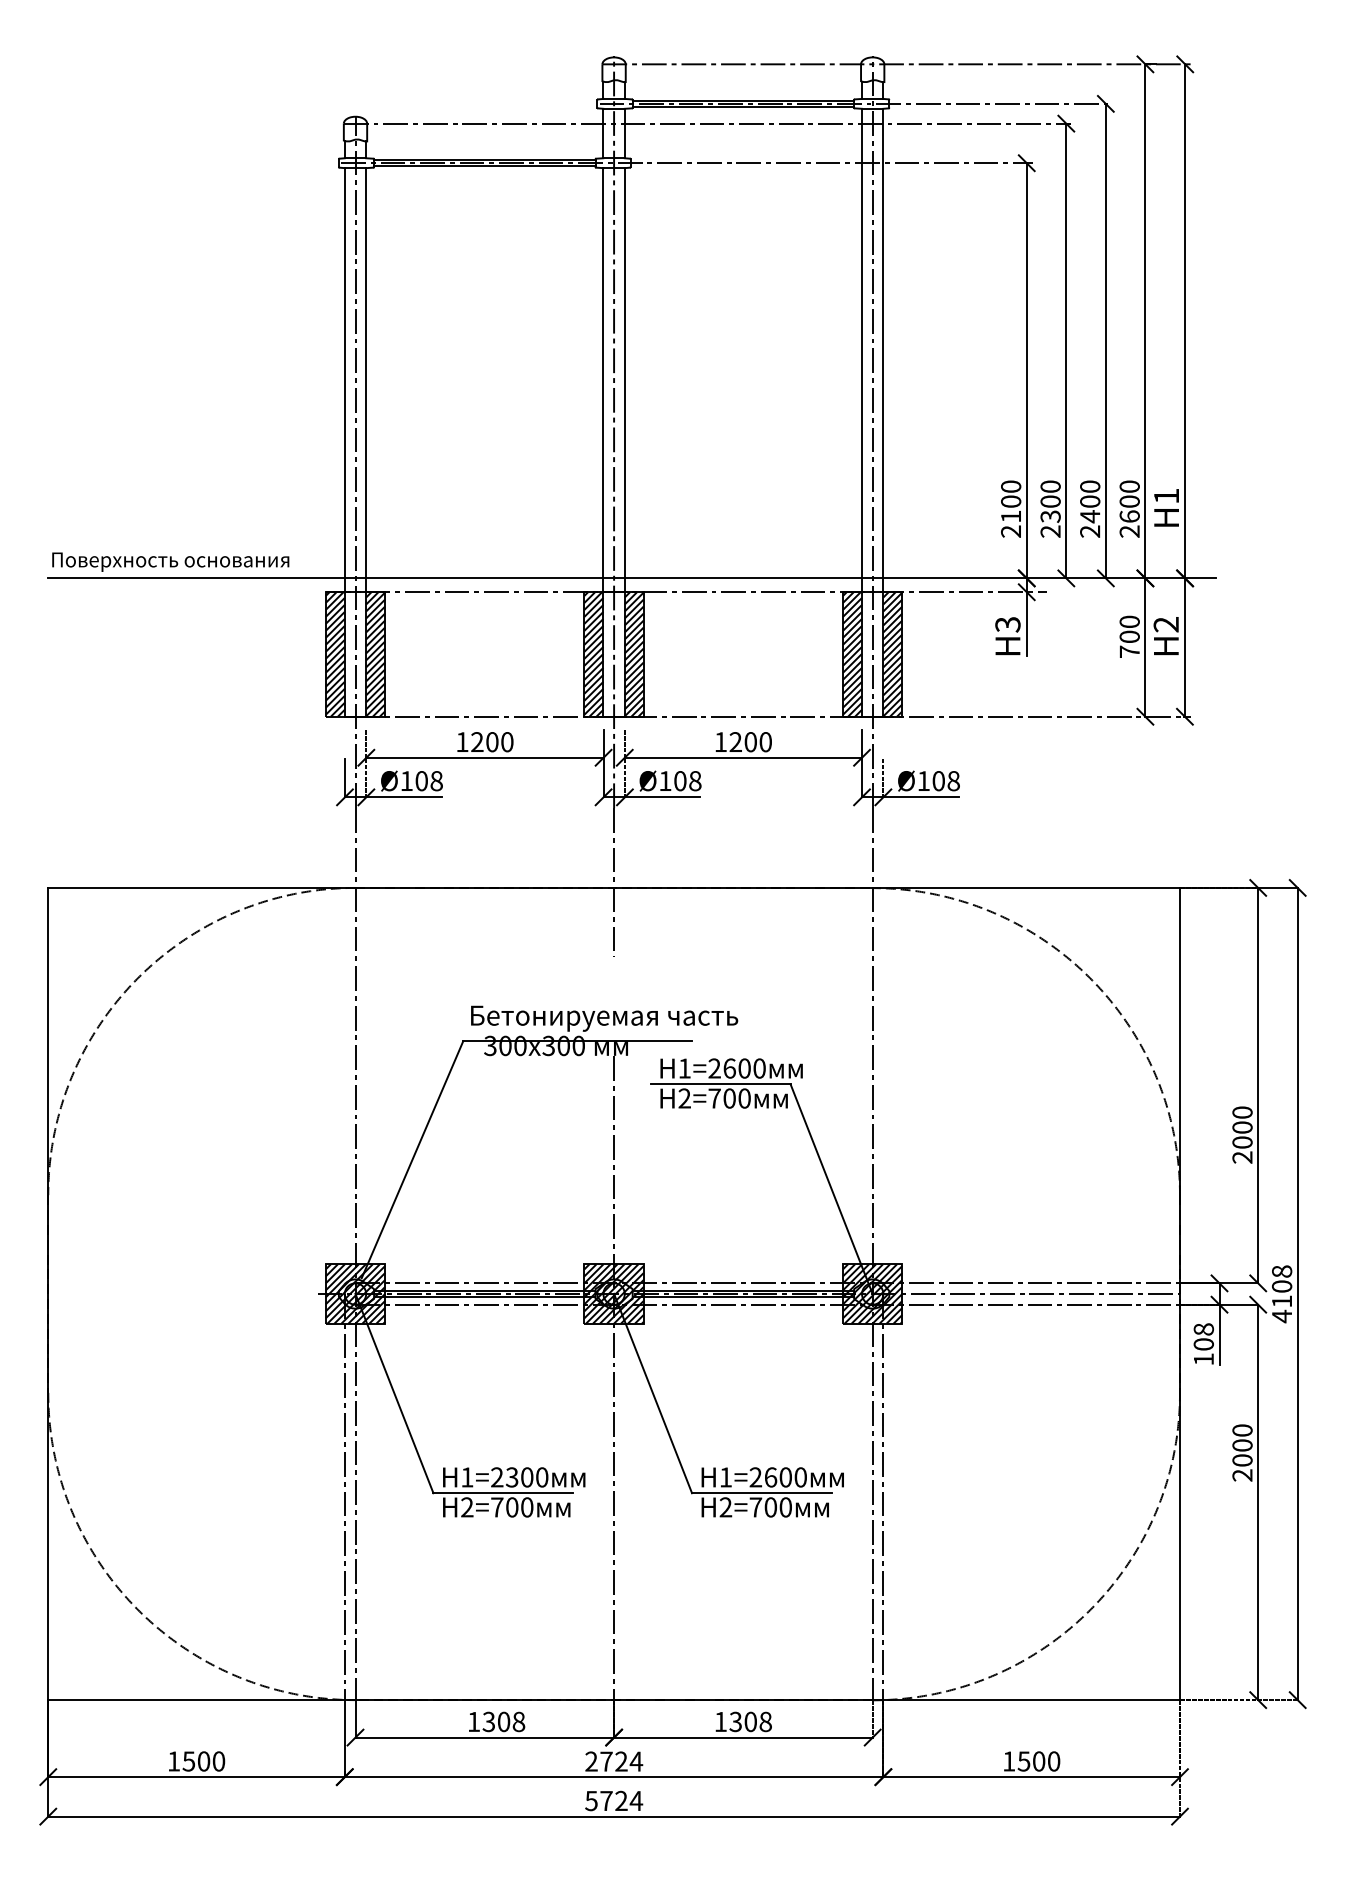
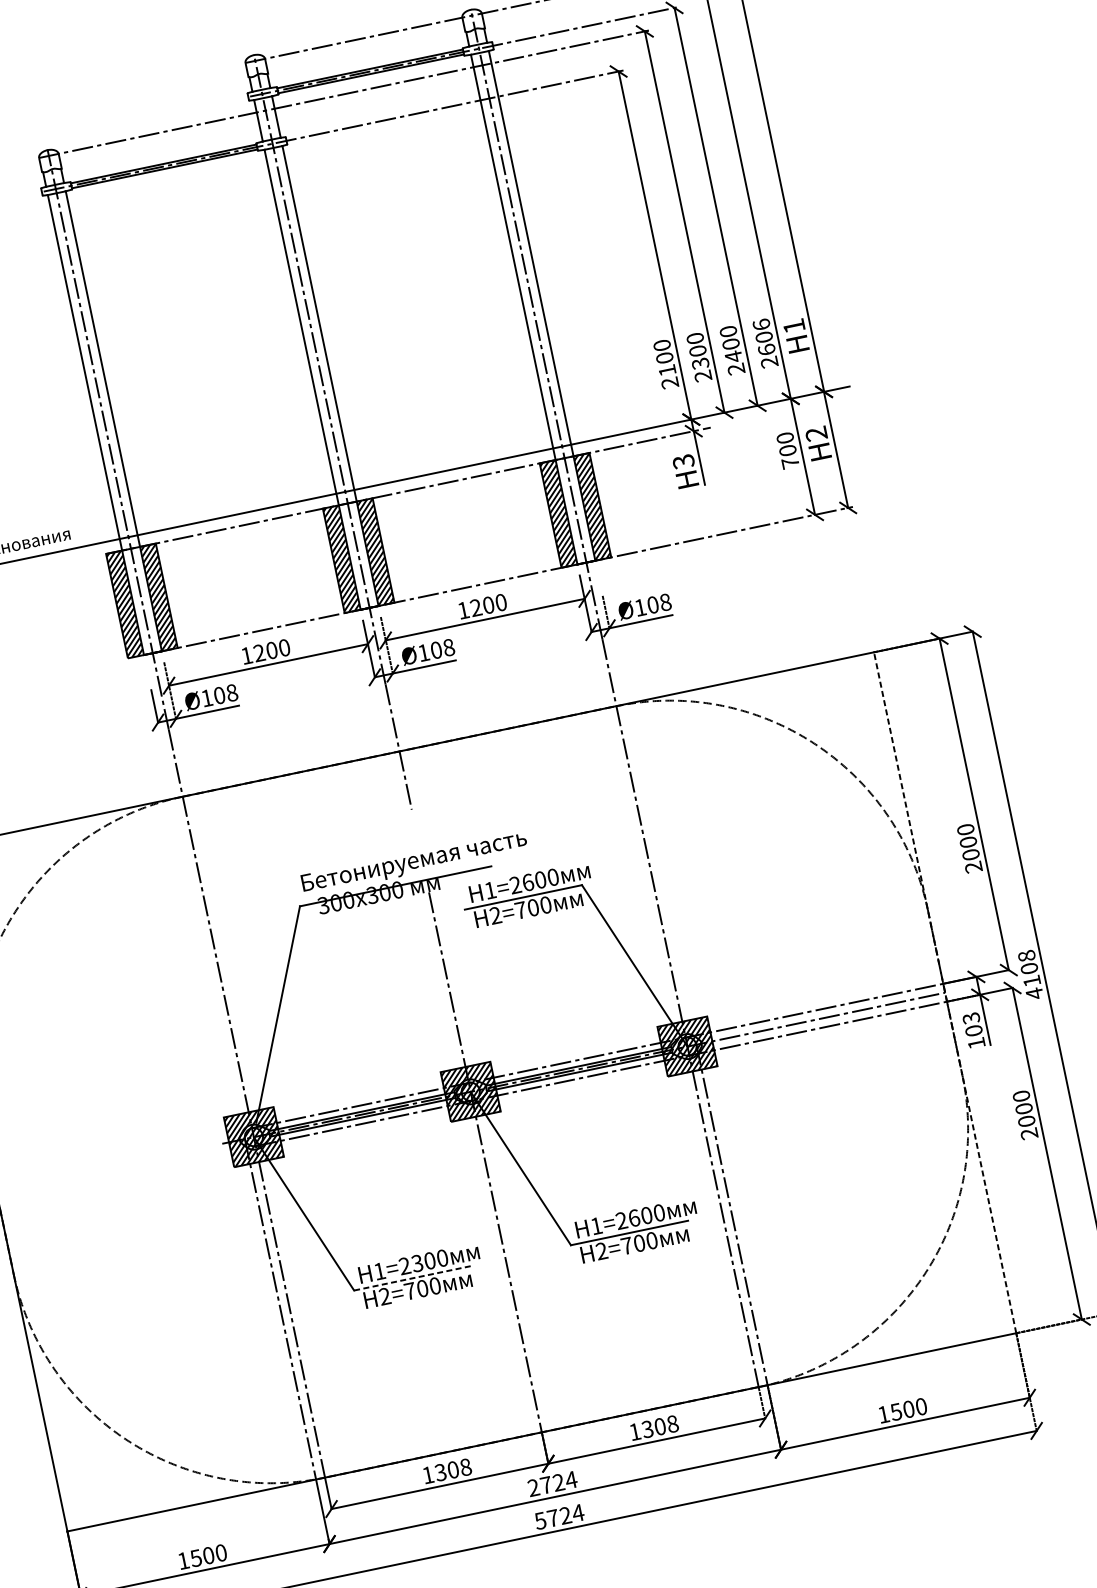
text: (1129, 486) -> (761, 324), 2600 -> 2606
line: (1179, 1293) -> (944, 992), solid -> dashed
text: (1203, 1329) -> (971, 1018), 108 -> 103
line: (503, 1493) -> (412, 1278), solid -> dashed

